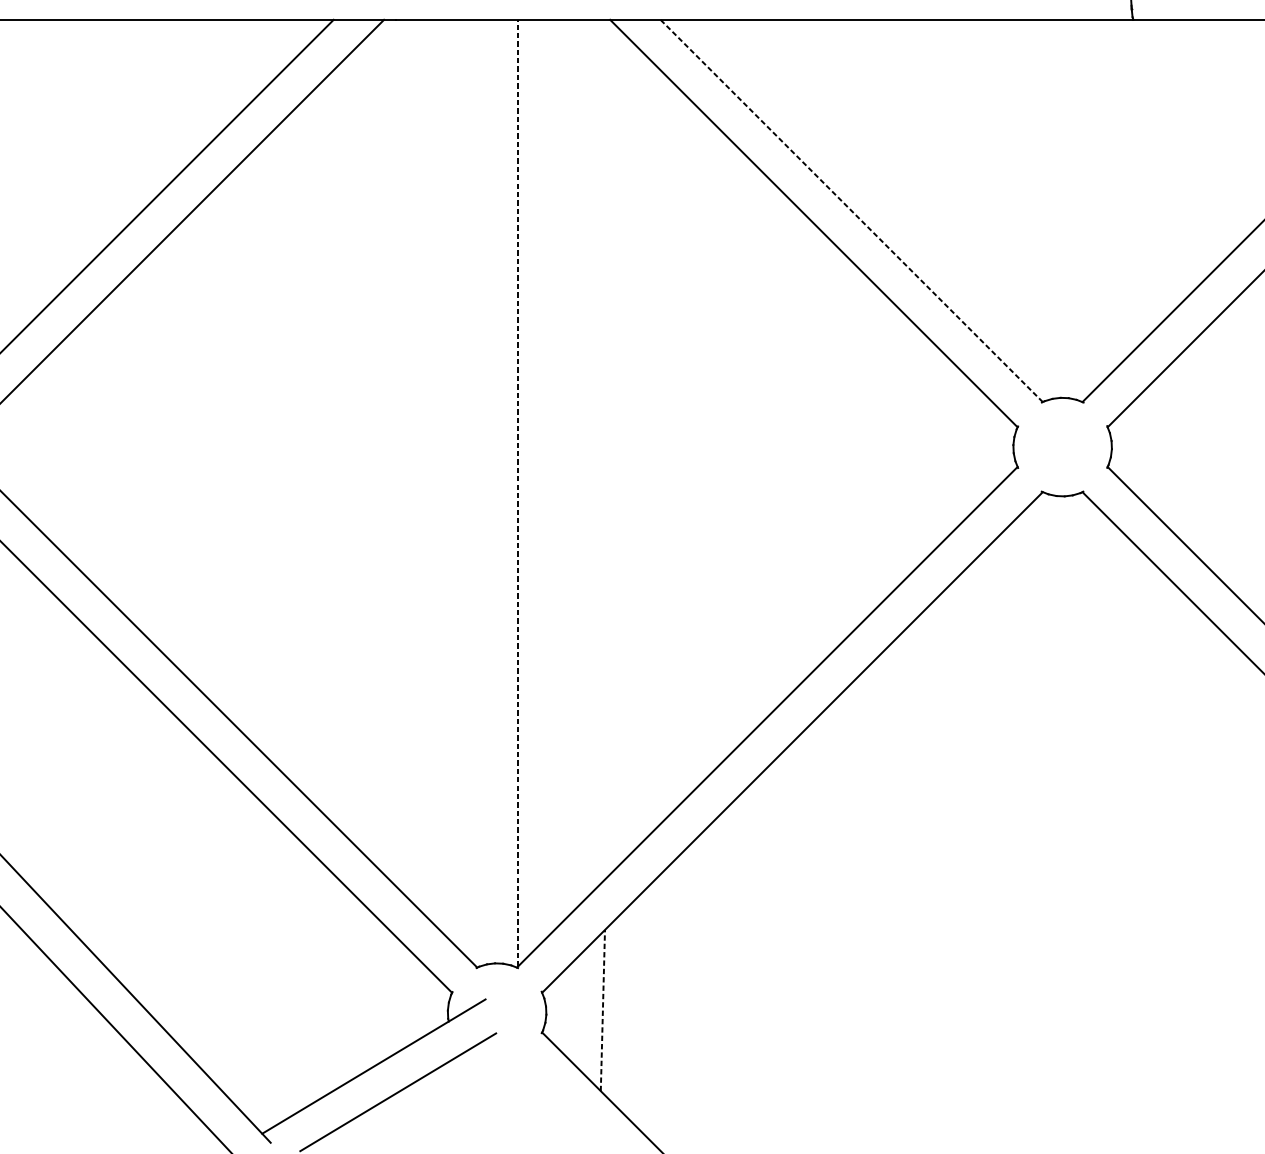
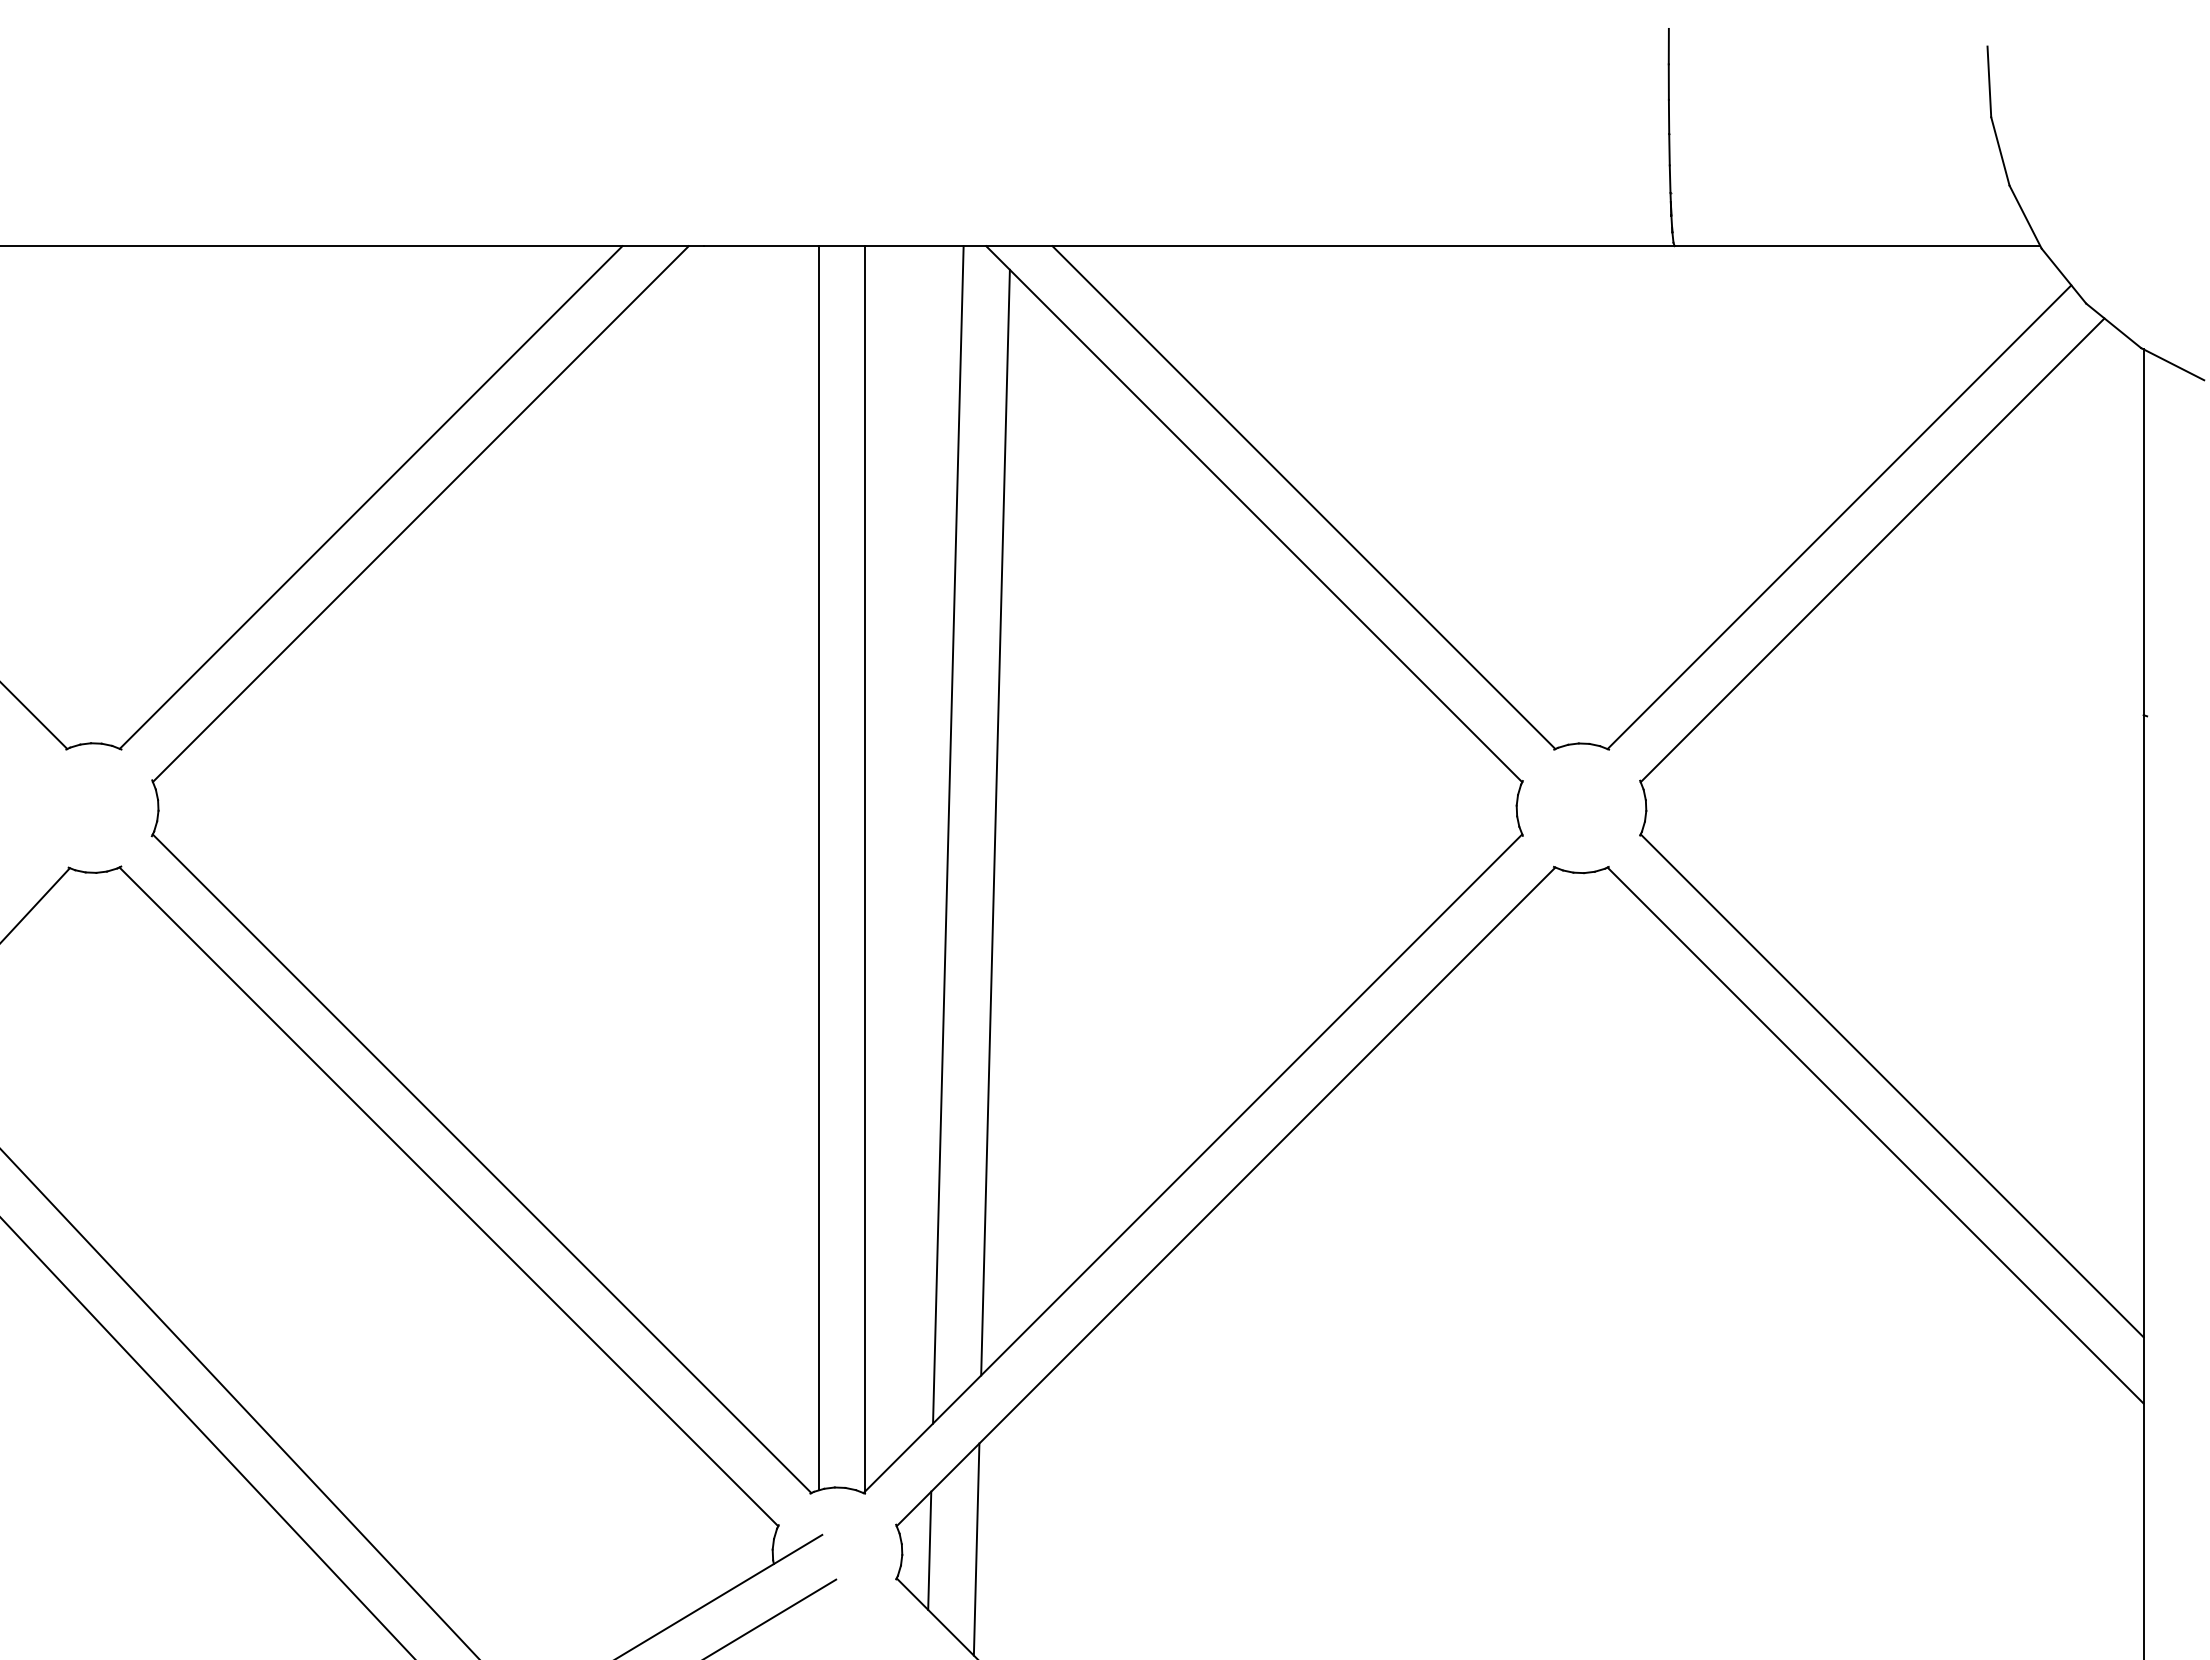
line: (851, 210) -> (1303, 497), dashed -> solid
line: (617, 457) -> (995, 822), added
line: (581, 467) -> (948, 834), added
line: (482, 492) -> (818, 868), added
line: (518, 492) -> (865, 868), dashed -> solid
line: (602, 1010) -> (976, 1549), dashed -> solid
line: (567, 1011) -> (929, 1550), added

